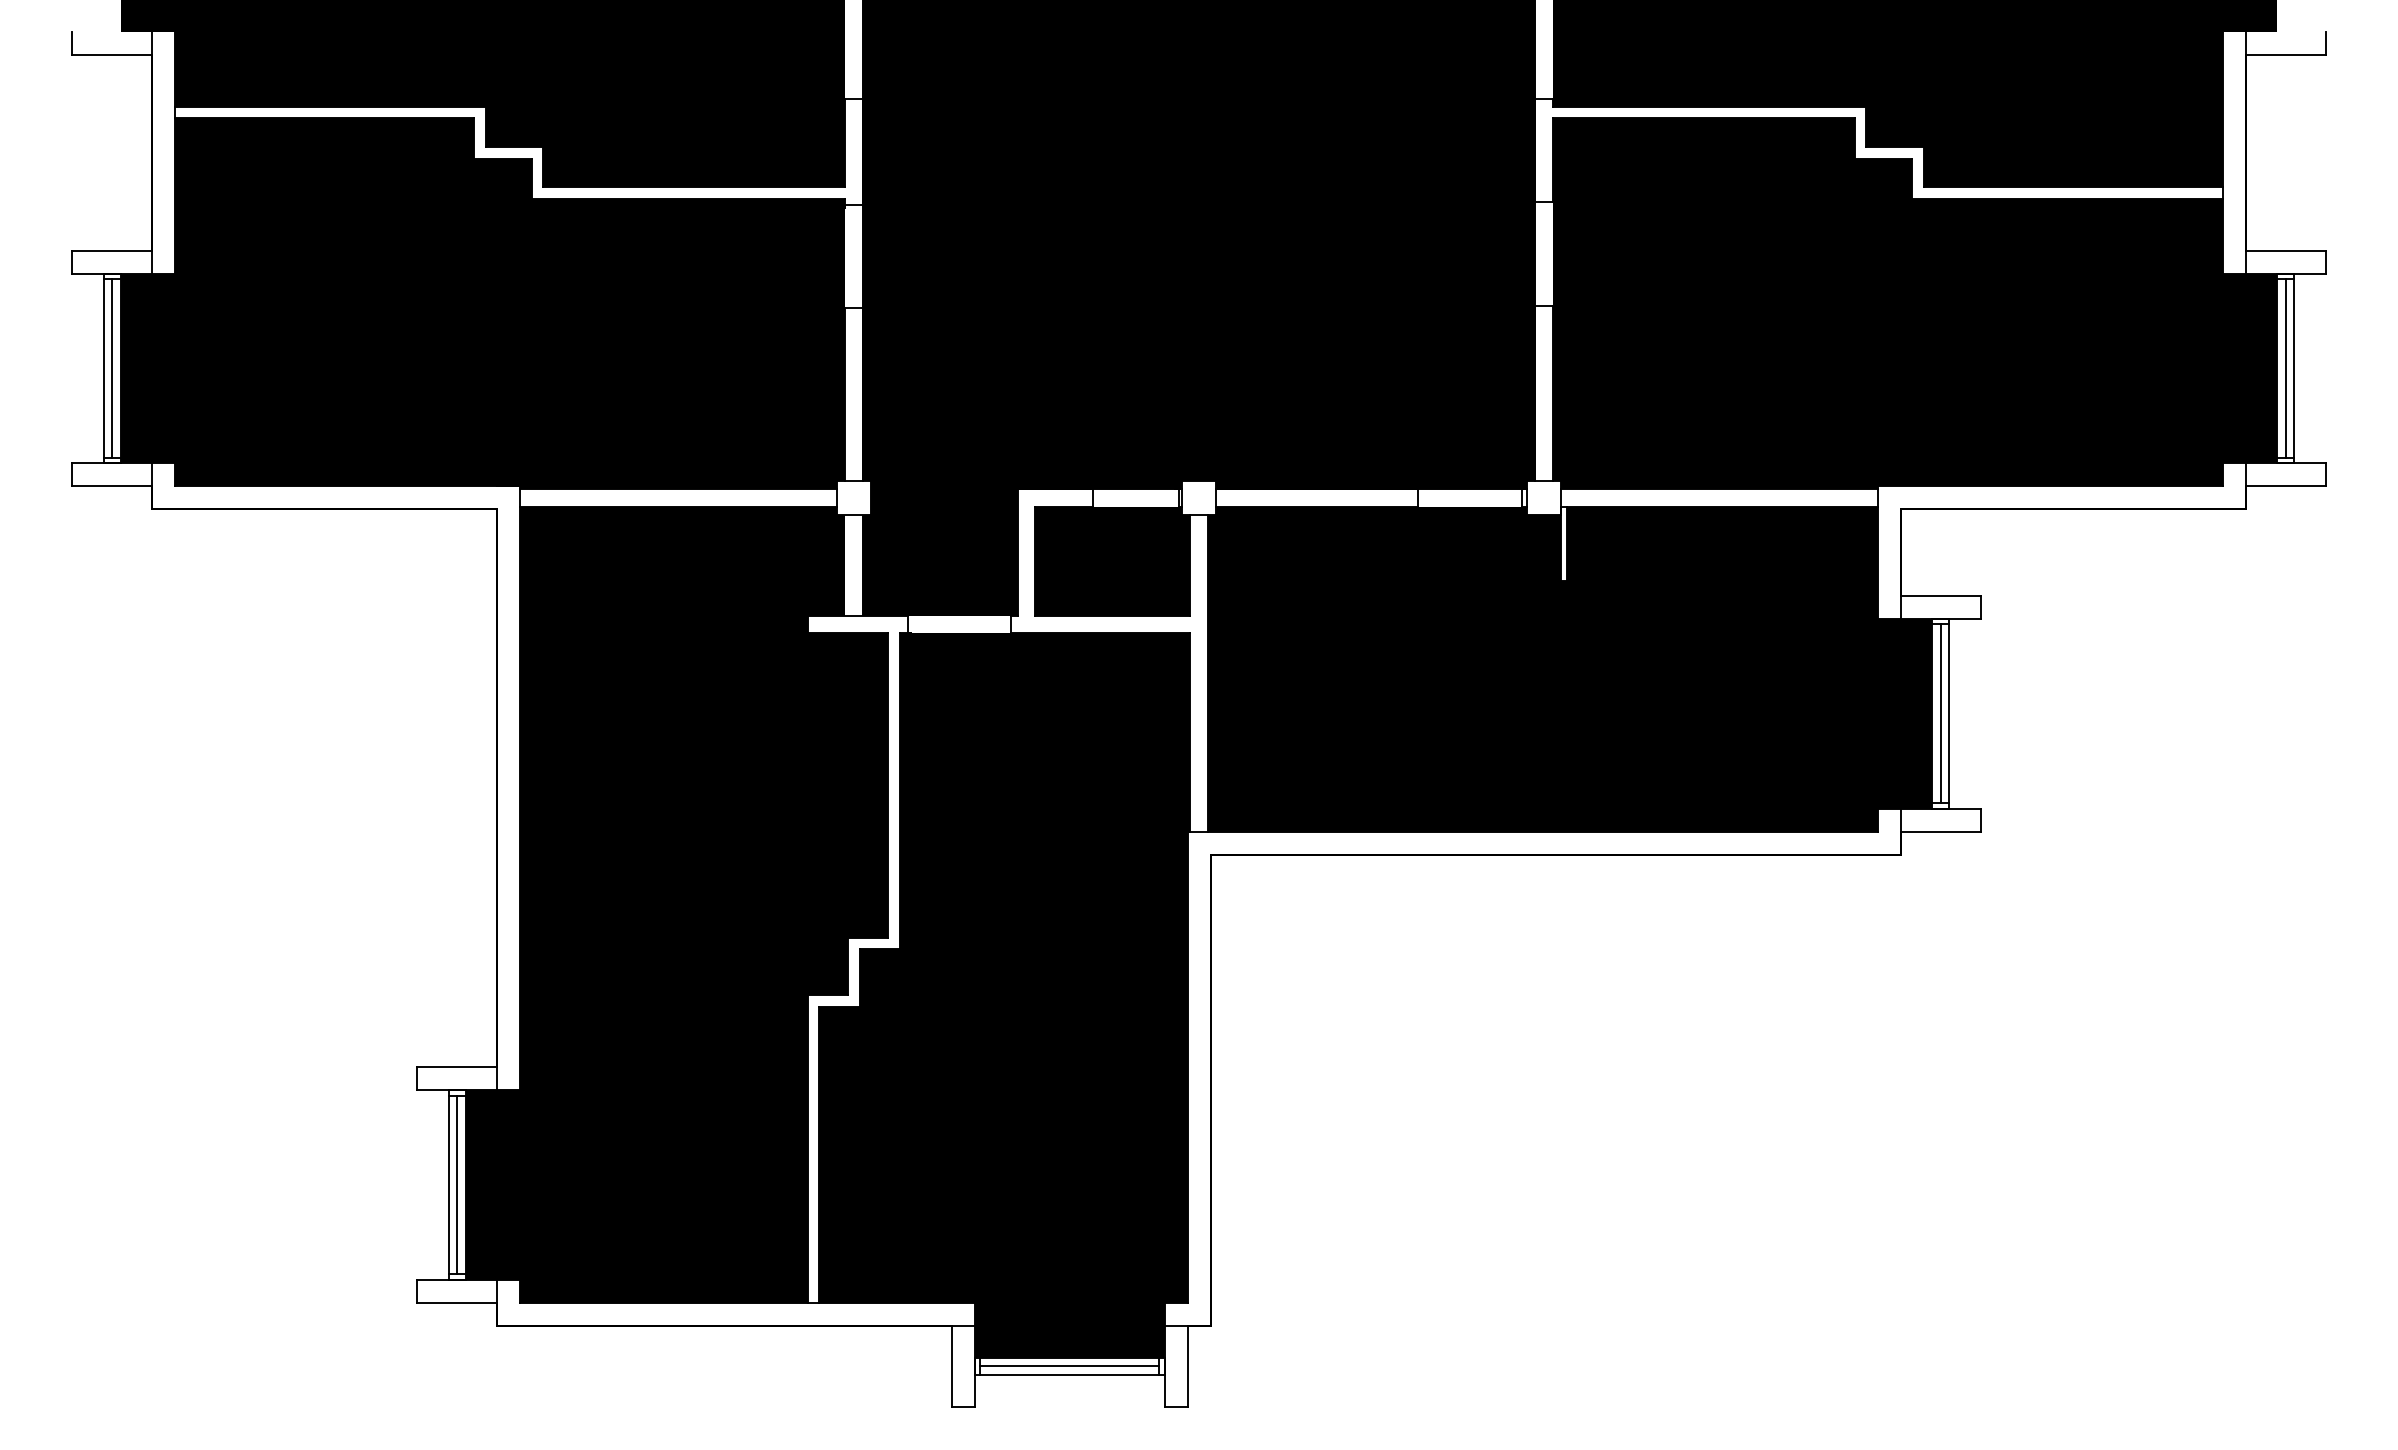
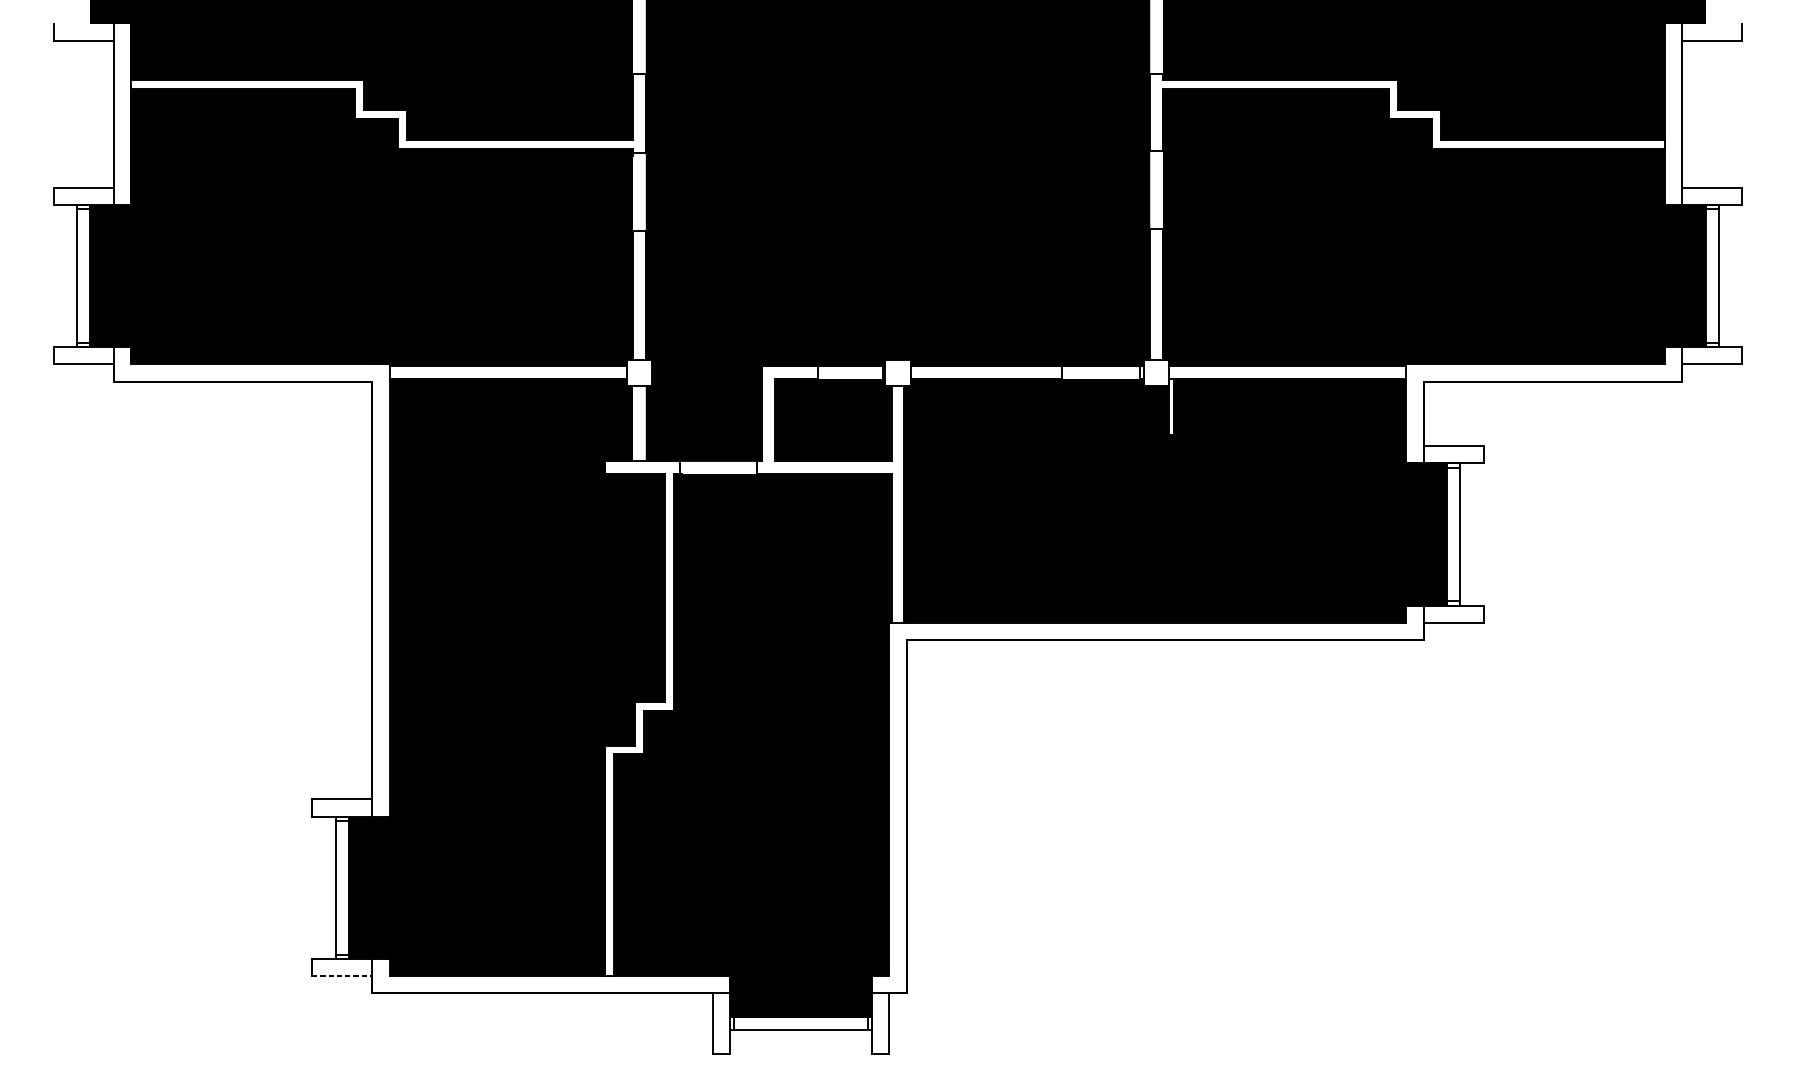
line: (112, 368) -> (83, 275), removed
line: (2285, 368) -> (1712, 275), removed
line: (1940, 713) -> (1453, 534), removed
line: (457, 1185) -> (342, 888), removed
line: (457, 1303) -> (342, 976), solid -> dashed
line: (1069, 1366) -> (800, 1023), removed

